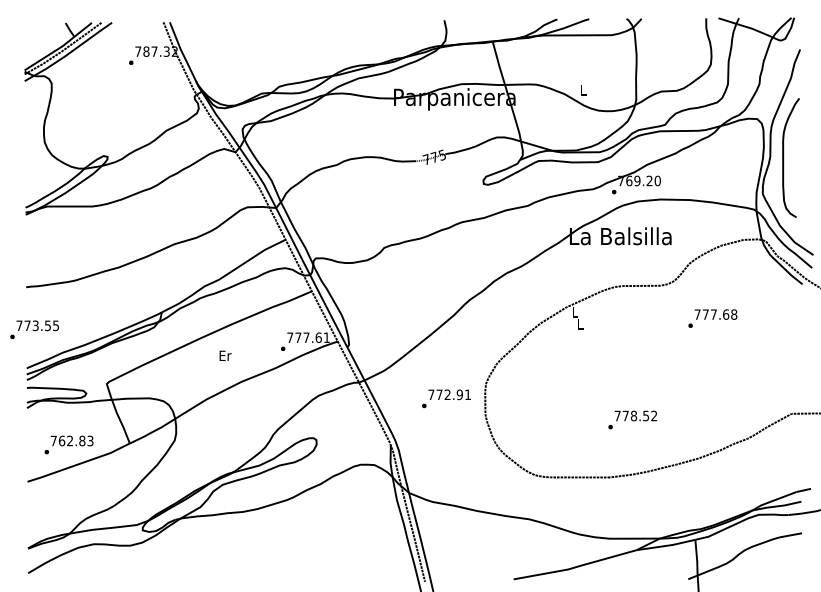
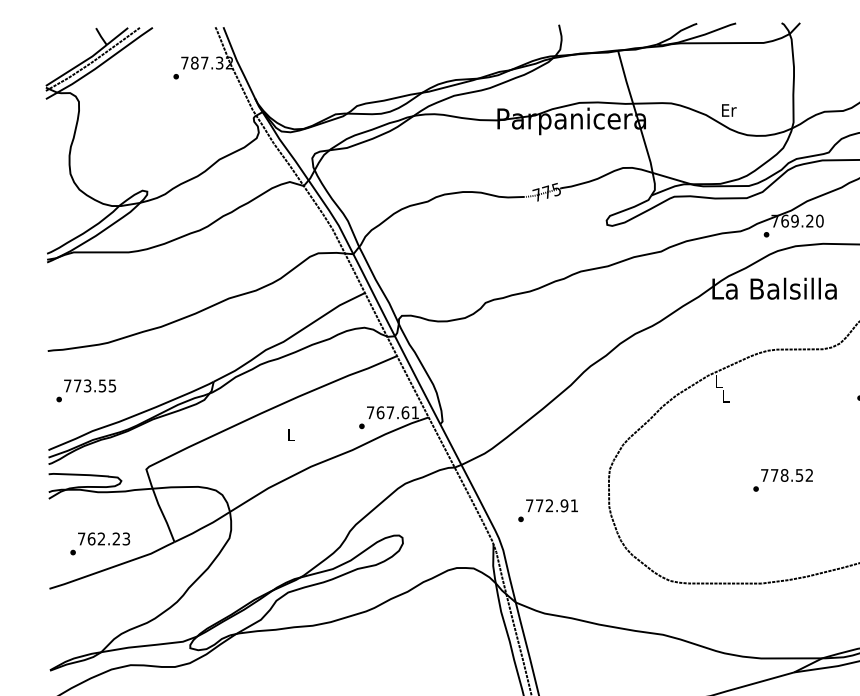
text: (583, 90) -> (729, 110), L -> Er
text: (34, 329) -> (86, 390), moved
text: (298, 337) -> (380, 412), 777.61 -> 767.61
text: (225, 355) -> (291, 434), Er -> L
text: (446, 398) -> (548, 510), moved
text: (632, 419) -> (782, 479), moved
text: (82, 440) -> (116, 538), 762.83 -> 762.23

